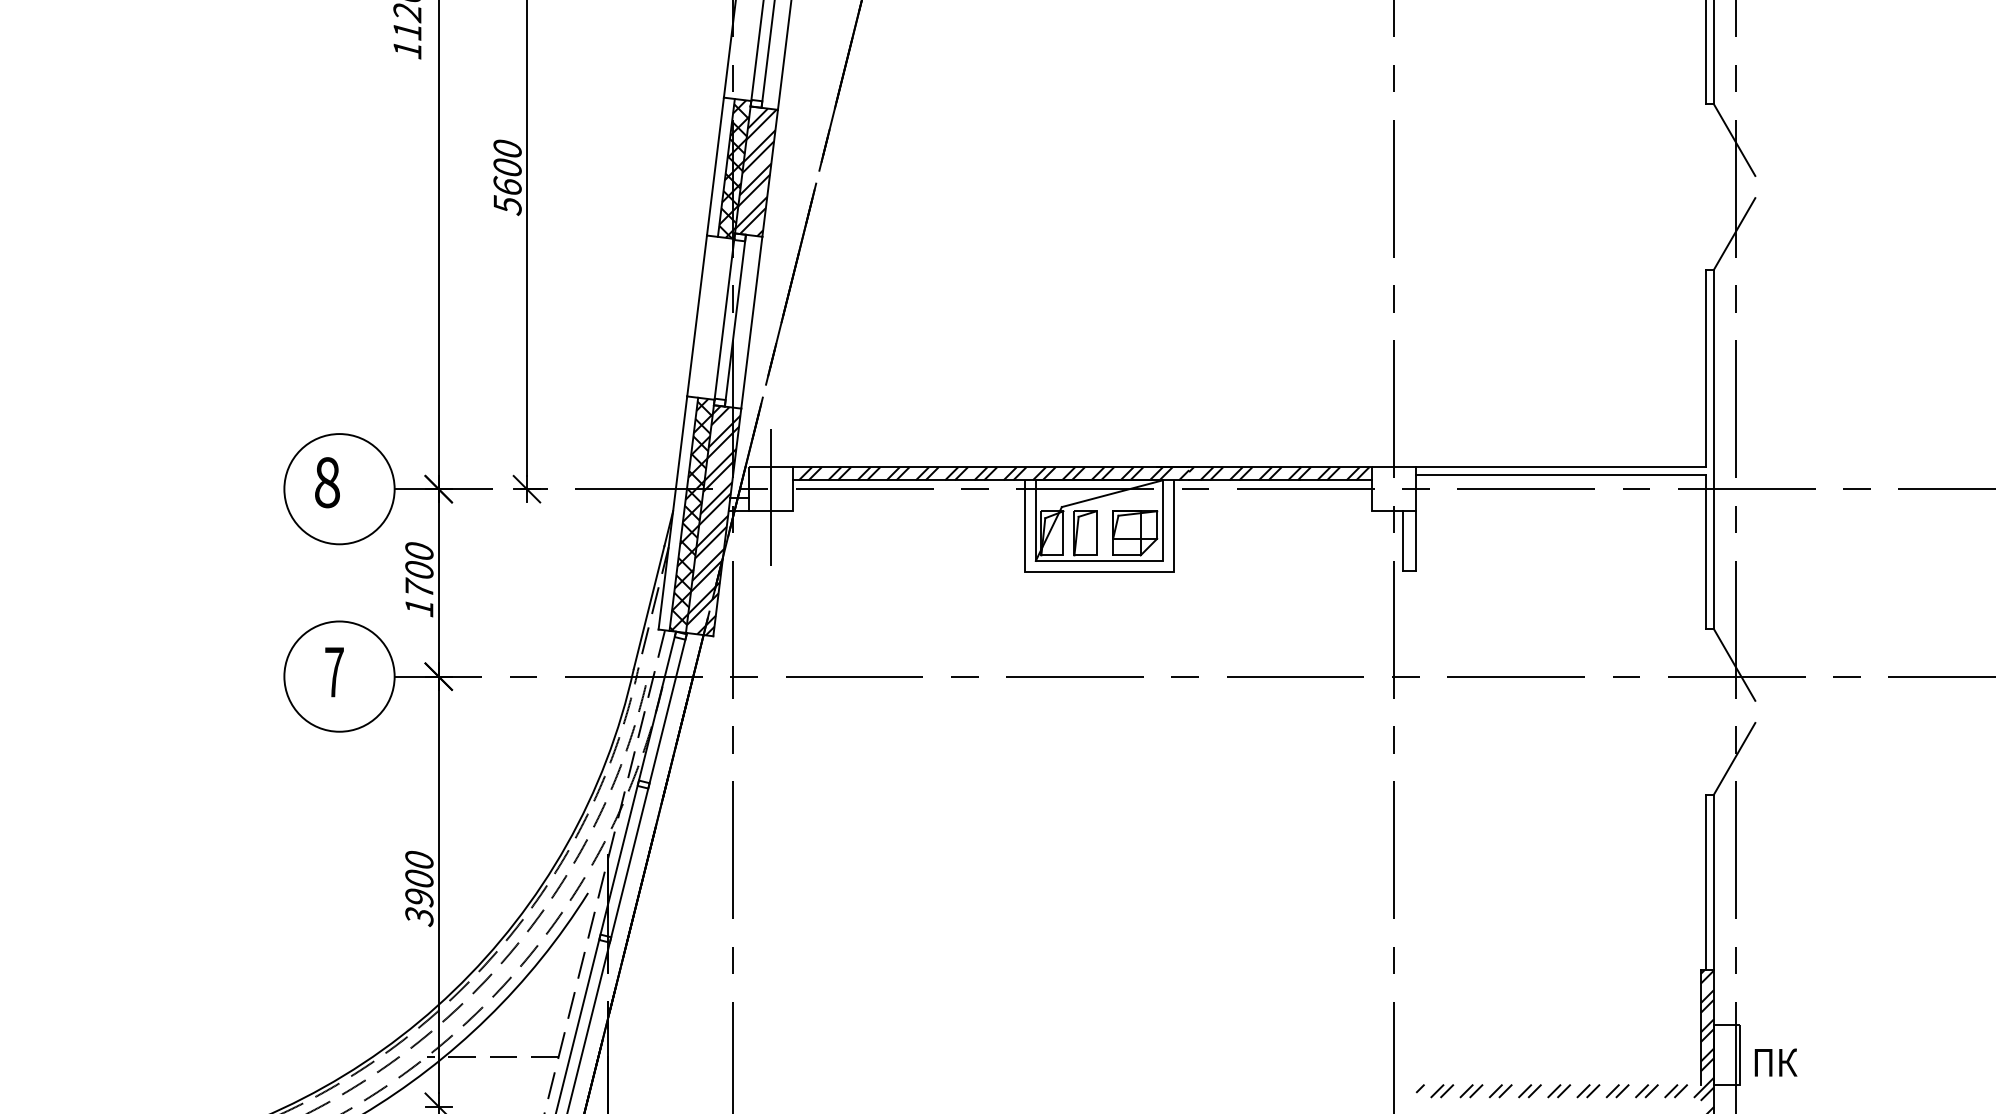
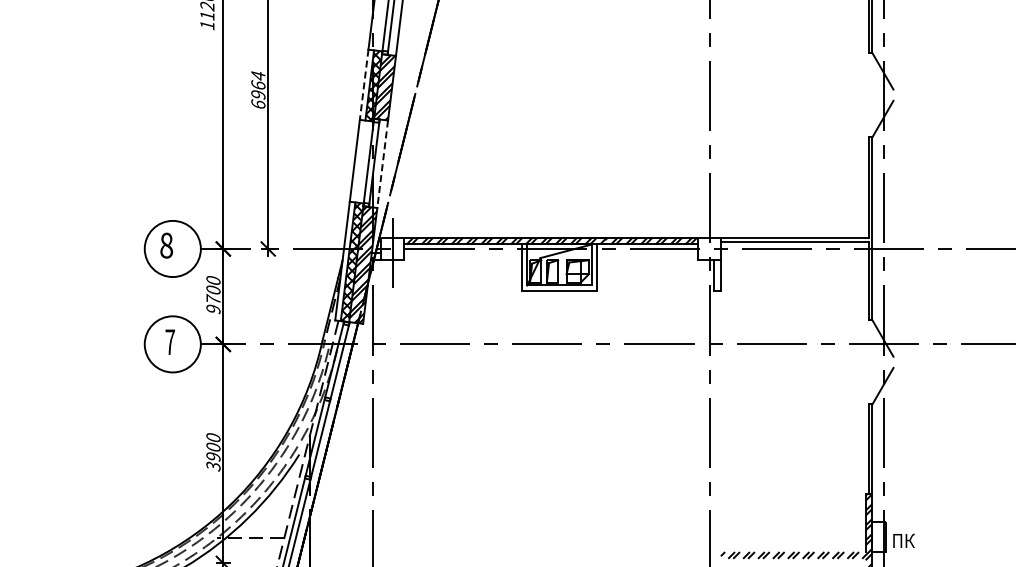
line: (716, 168) -> (364, 85), solid -> dashed
text: (507, 177) -> (258, 90), 5600 -> 6964
line: (751, 323) -> (382, 164), solid -> dashed
text: (419, 608) -> (213, 309), 1700 -> 9700

